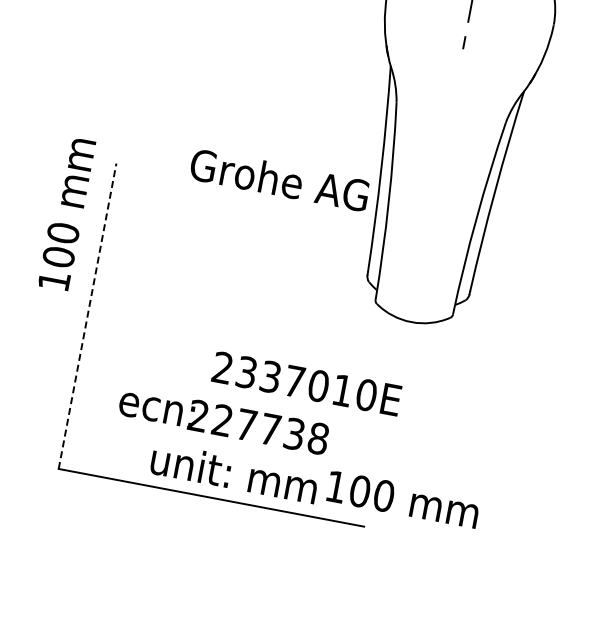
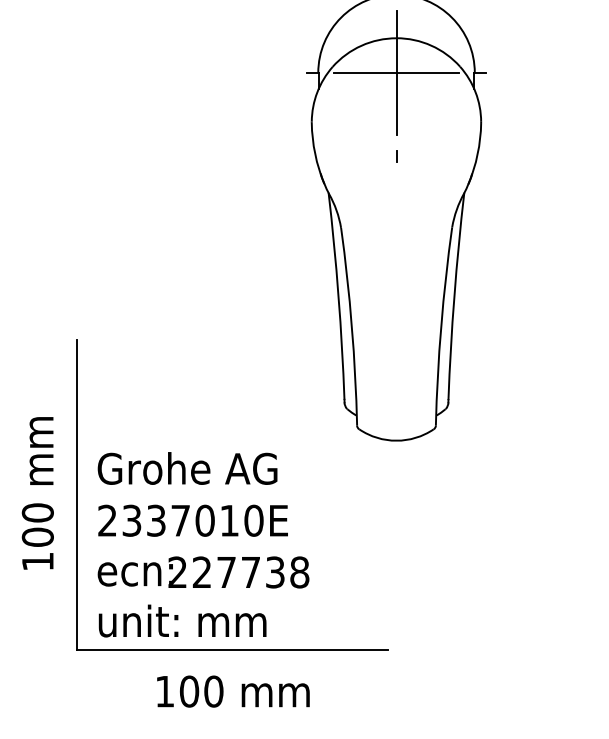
text: (279, 179) -> (187, 468), moved
text: (66, 214) -> (37, 493), moved
line: (88, 315) -> (77, 494), dashed -> solid
text: (306, 383) -> (192, 520), moved
text: (223, 420) -> (203, 572), moved
text: (234, 472) -> (182, 620), moved
text: (403, 499) -> (233, 691), moved

